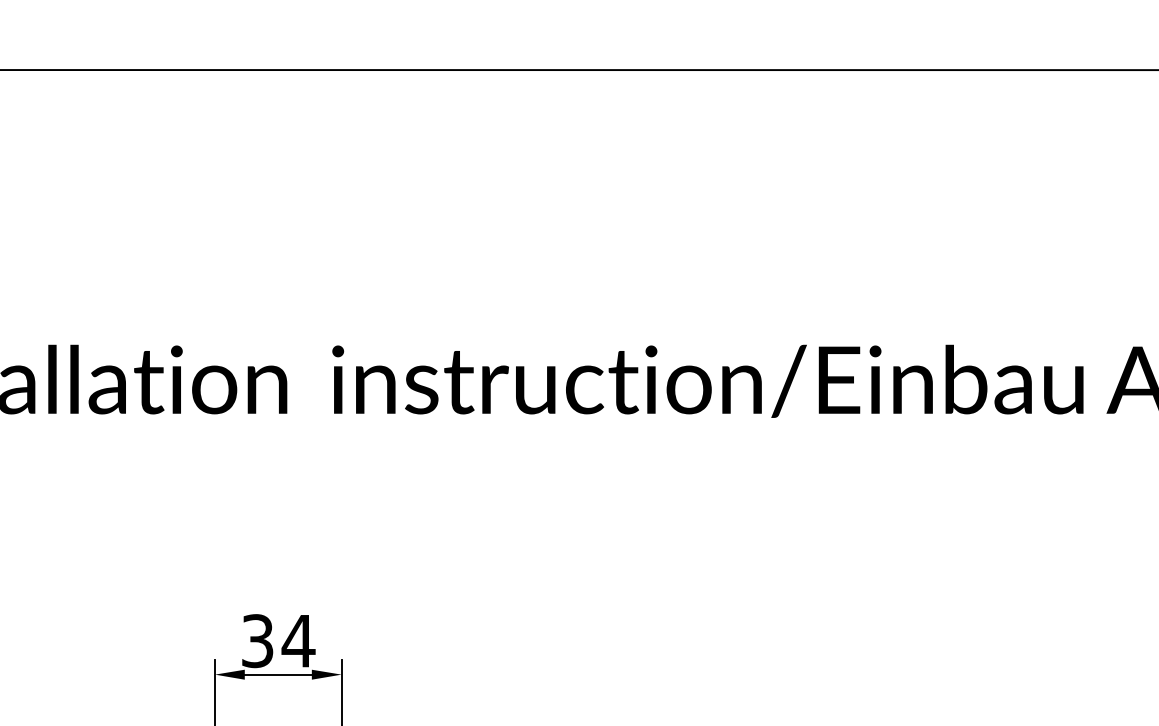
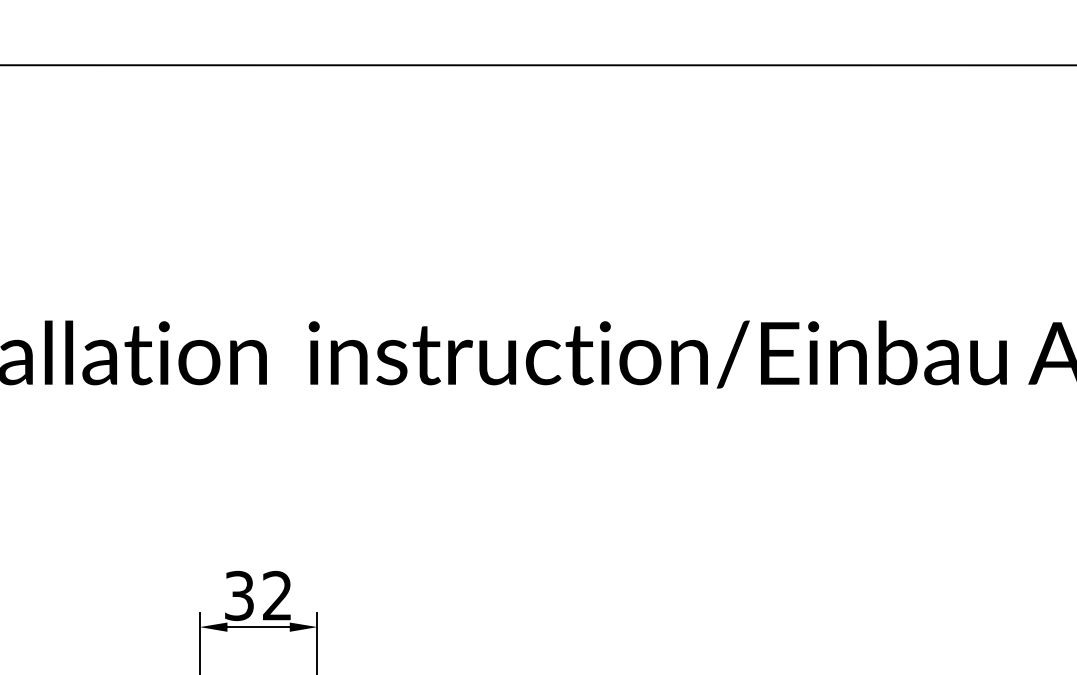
text: (298, 640) -> (277, 595), 34 -> 32

